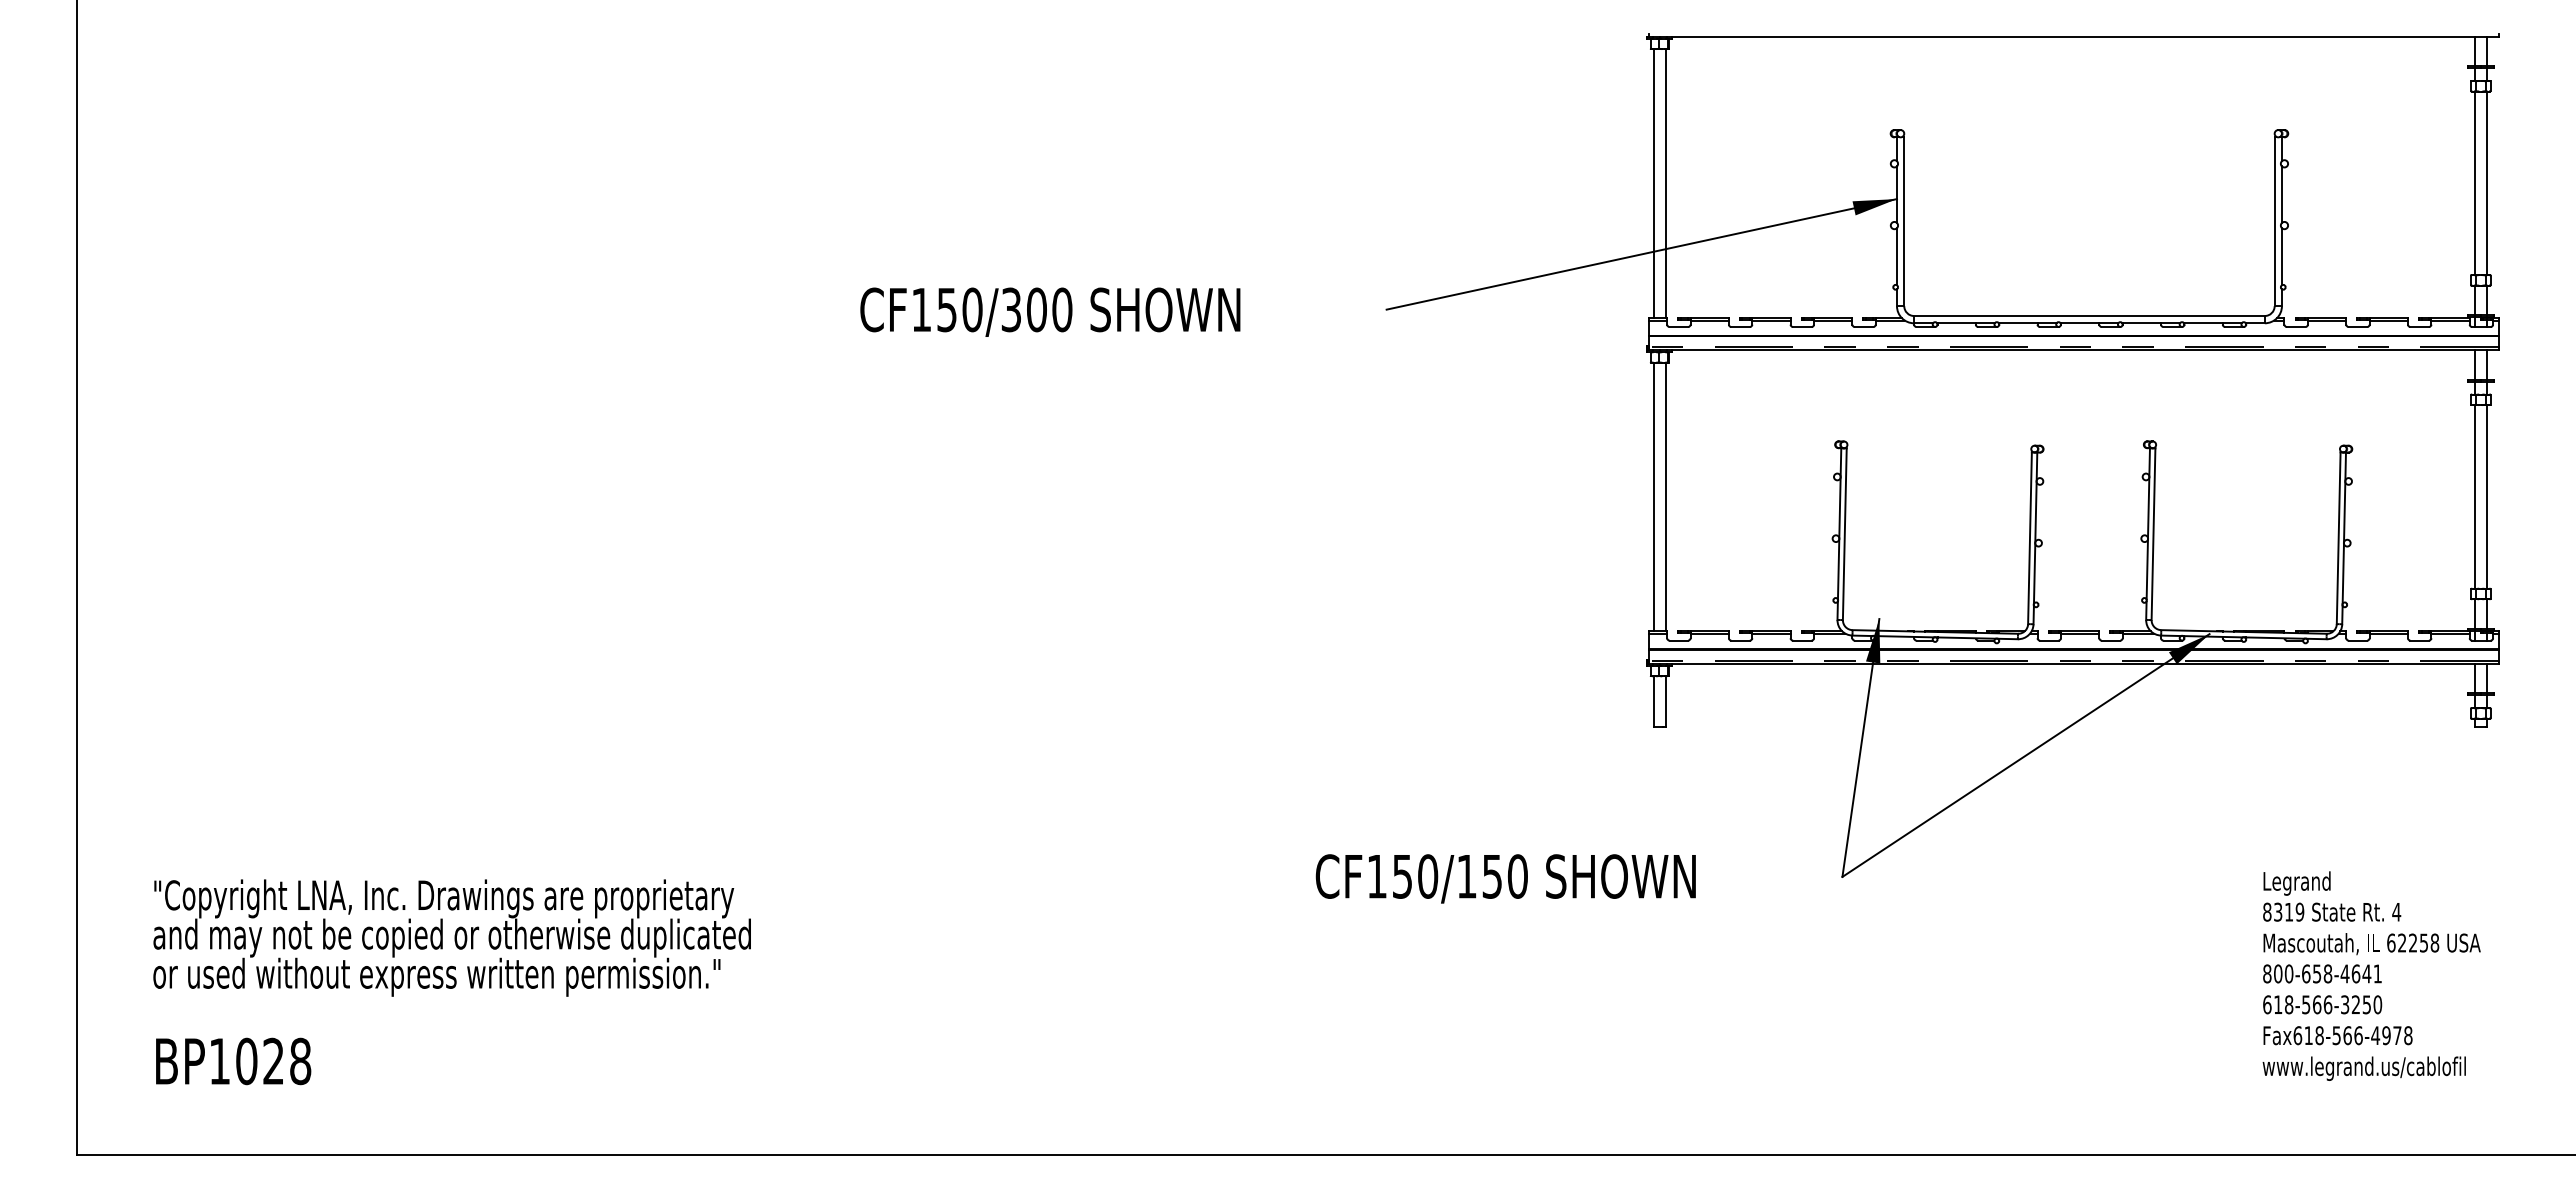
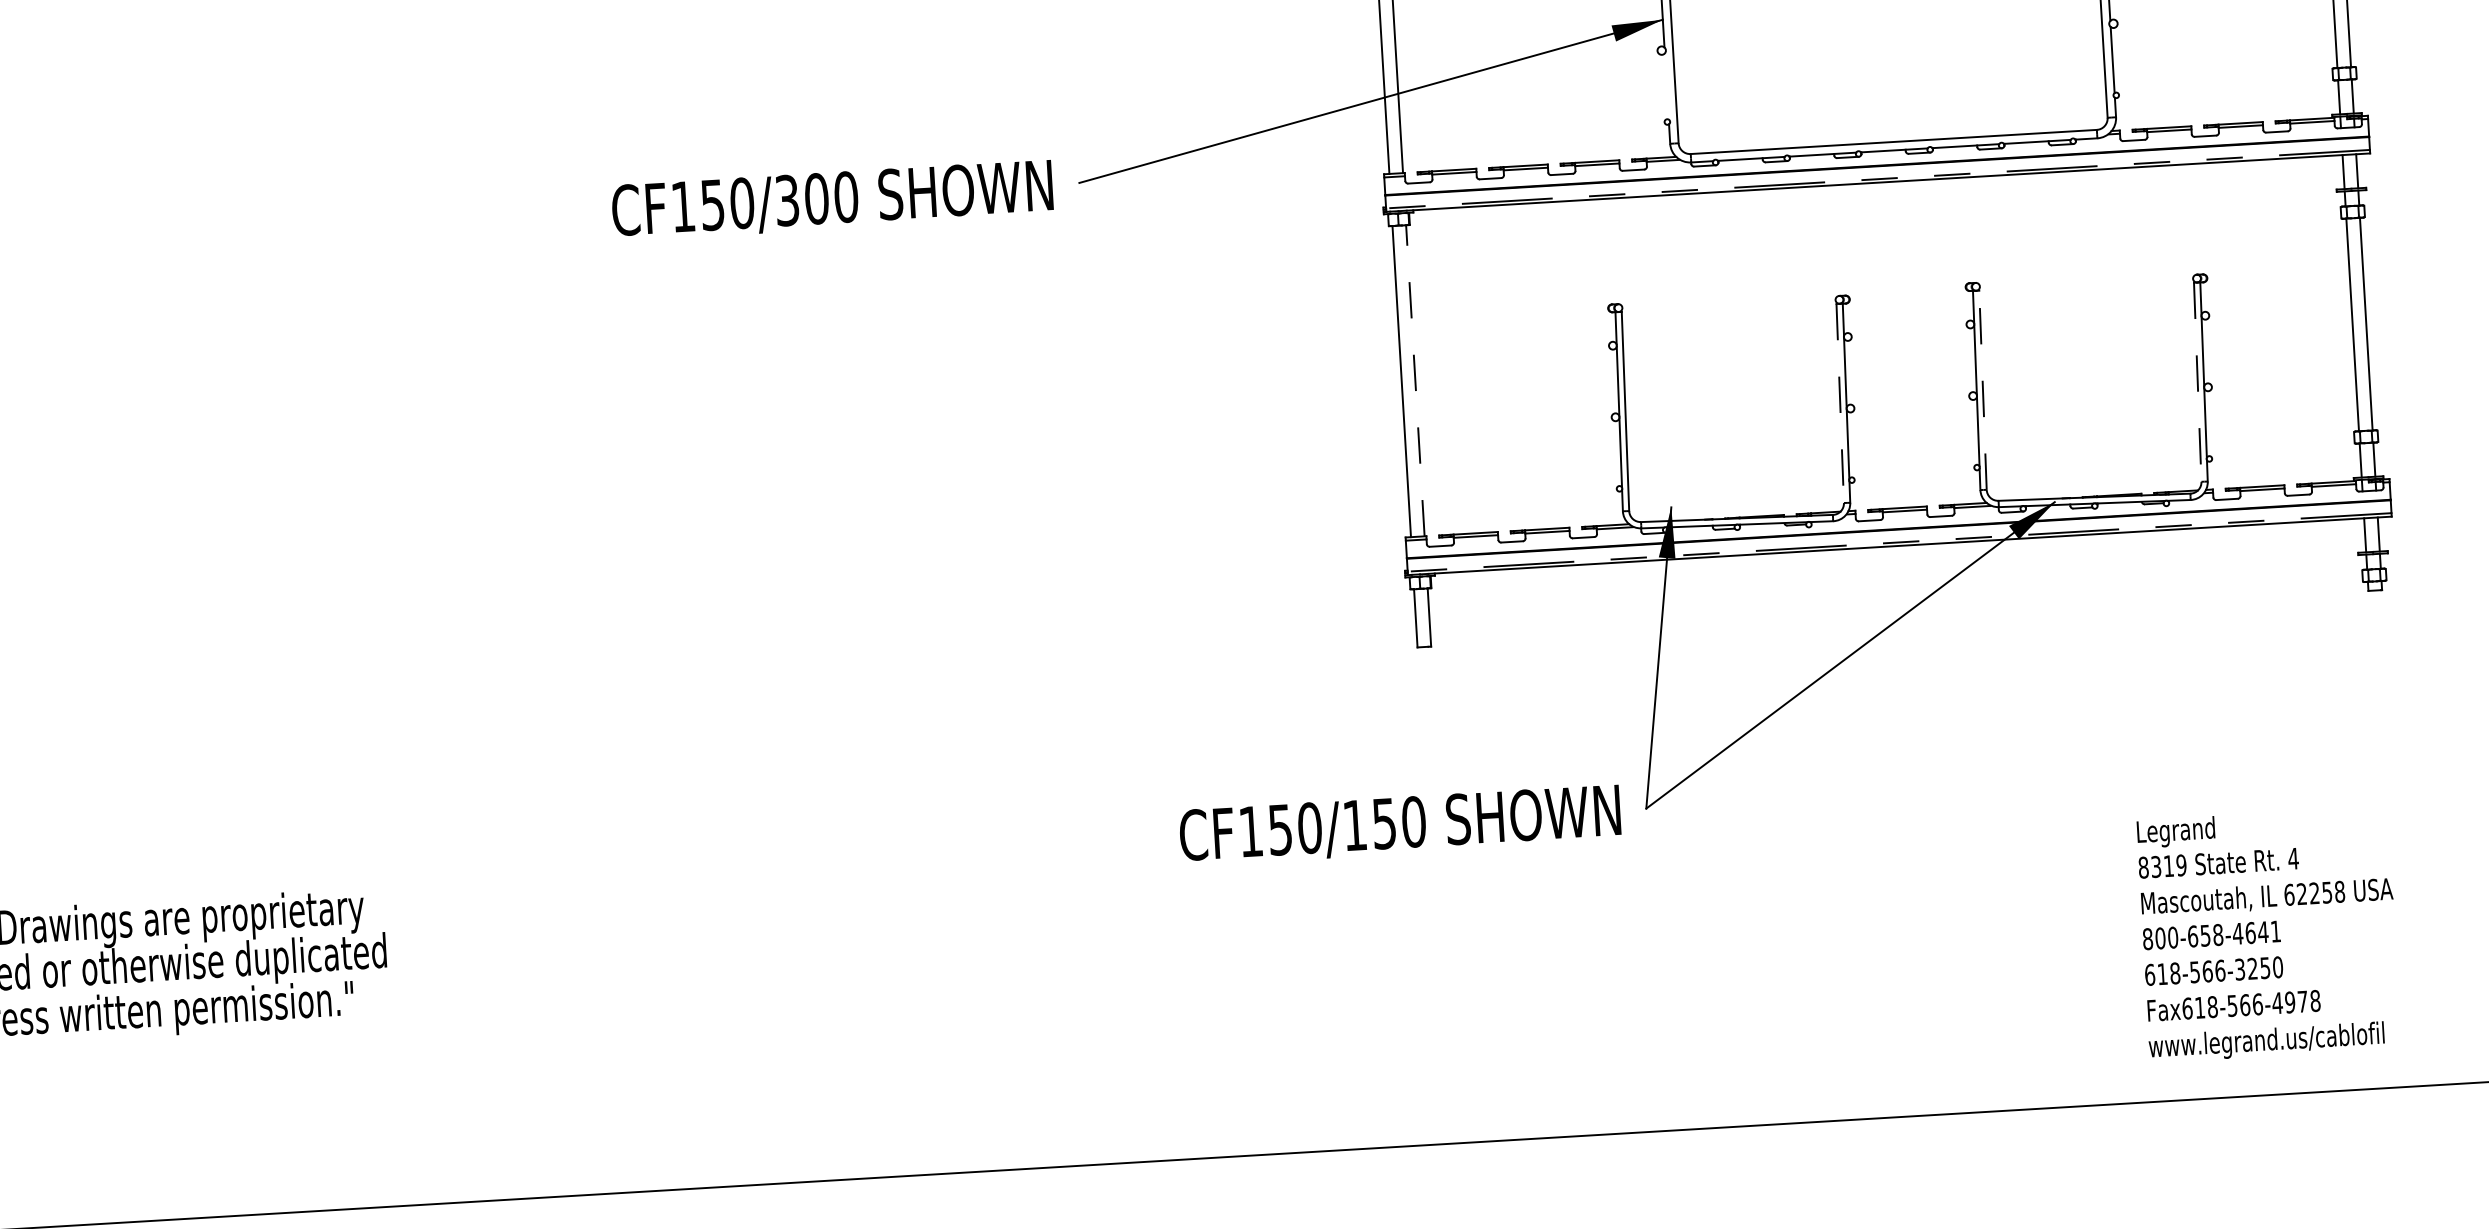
line: (1896, 256) -> (1666, 86), removed
text: (1050, 311) -> (832, 199), moved
line: (1665, 496) -> (1415, 380), solid -> dashed
line: (2153, 534) -> (1983, 390), solid -> dashed
line: (2029, 538) -> (1839, 403), solid -> dashed
line: (2338, 538) -> (2197, 382), solid -> dashed
text: (1505, 878) -> (1399, 825), moved
text: (2371, 975) -> (2268, 933), moved

